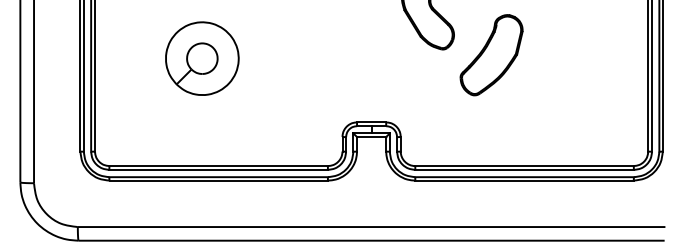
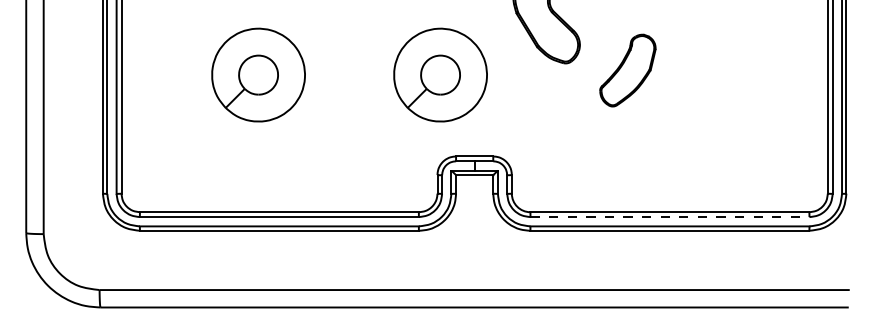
part: (491, 55) -> (627, 70), size x0.7
part: (344, 58) -> (440, 74), added
line: (525, 170) -> (670, 217), solid -> dashed

